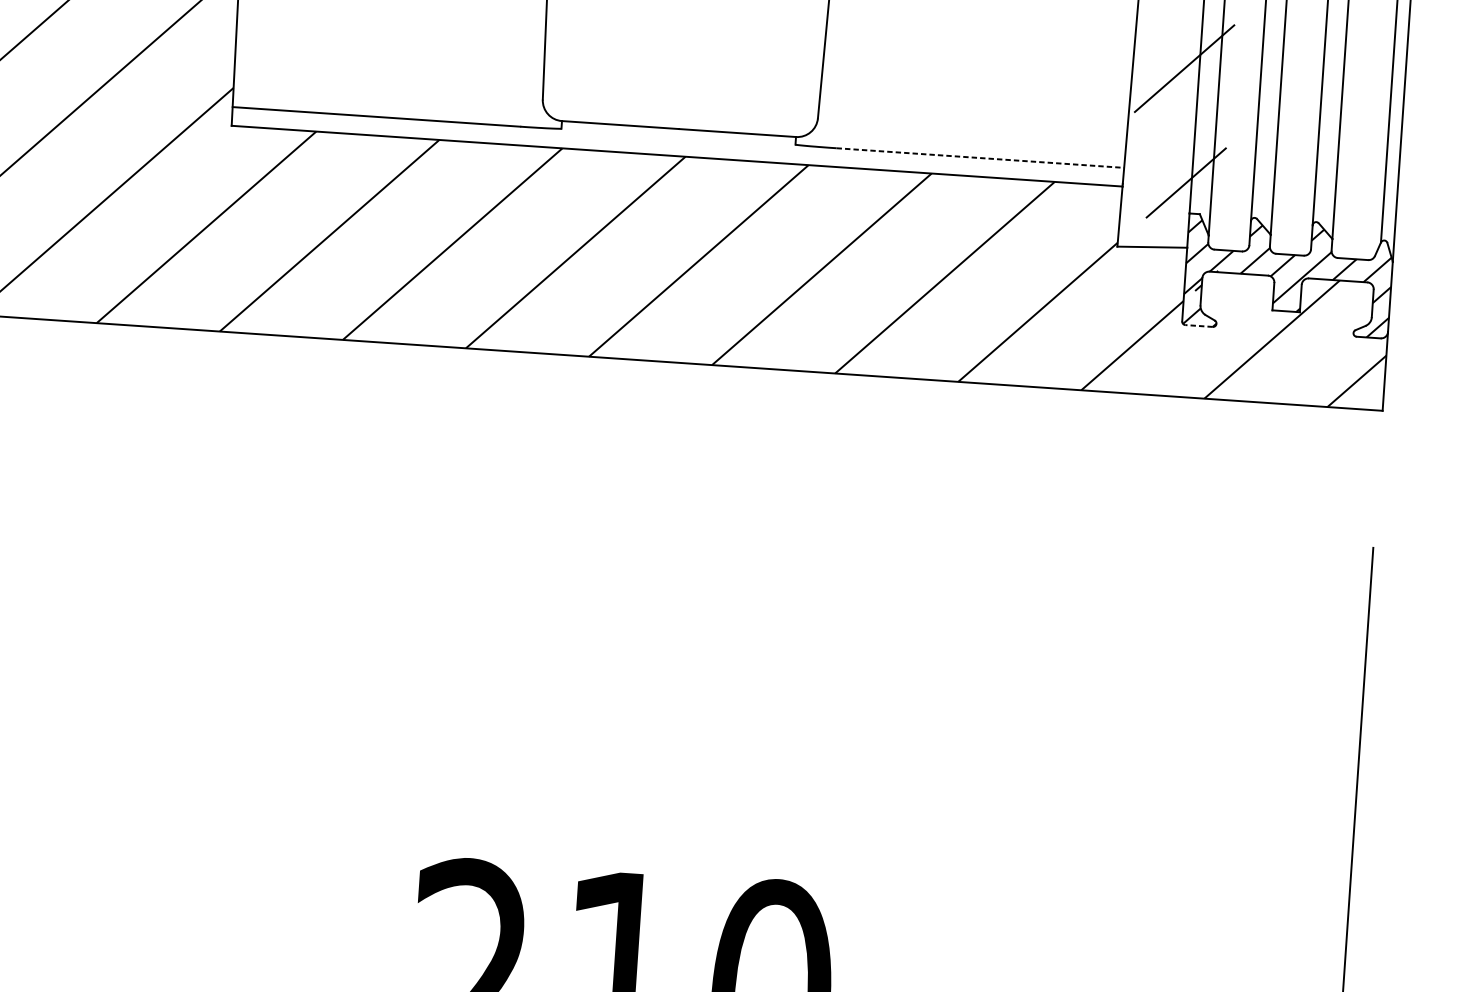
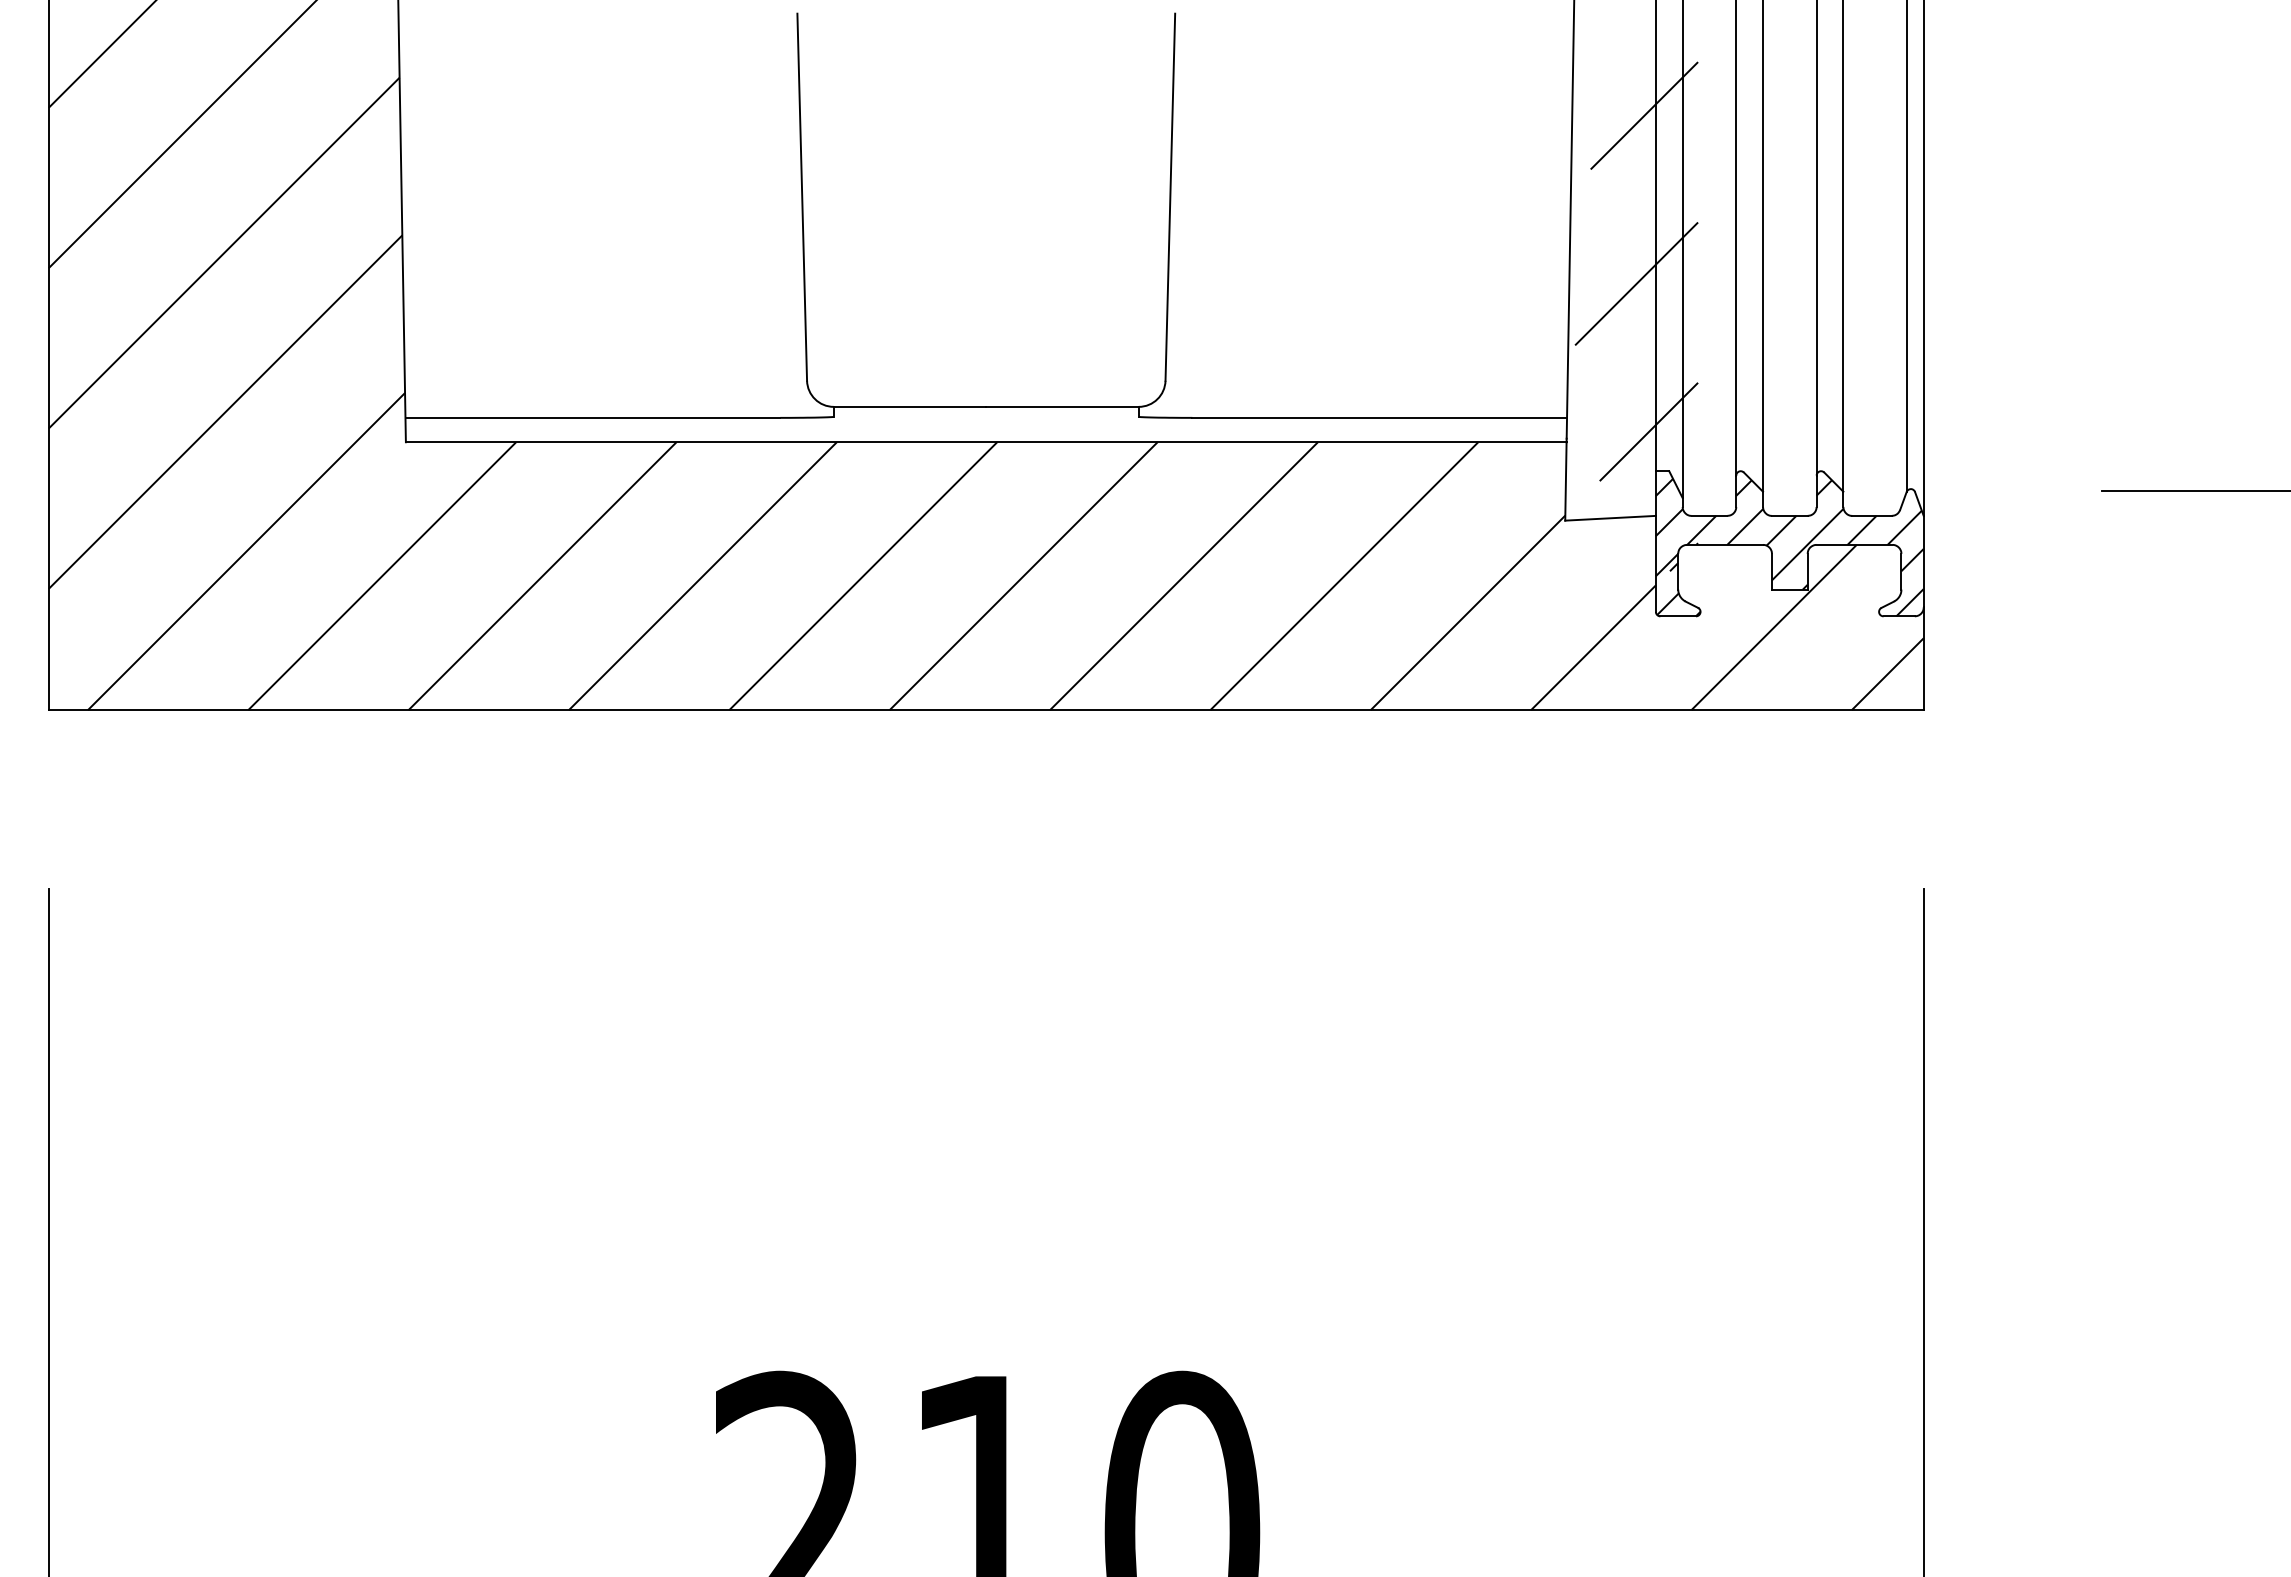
line: (981, 157) -> (1380, 417), dashed -> solid
line: (1199, 326) -> (1678, 616), dashed -> solid

